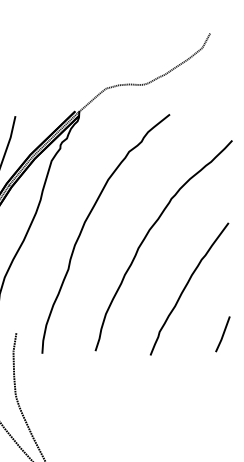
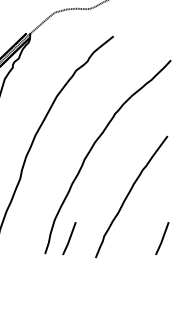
line: (121, 334) -> (69, 238), added

